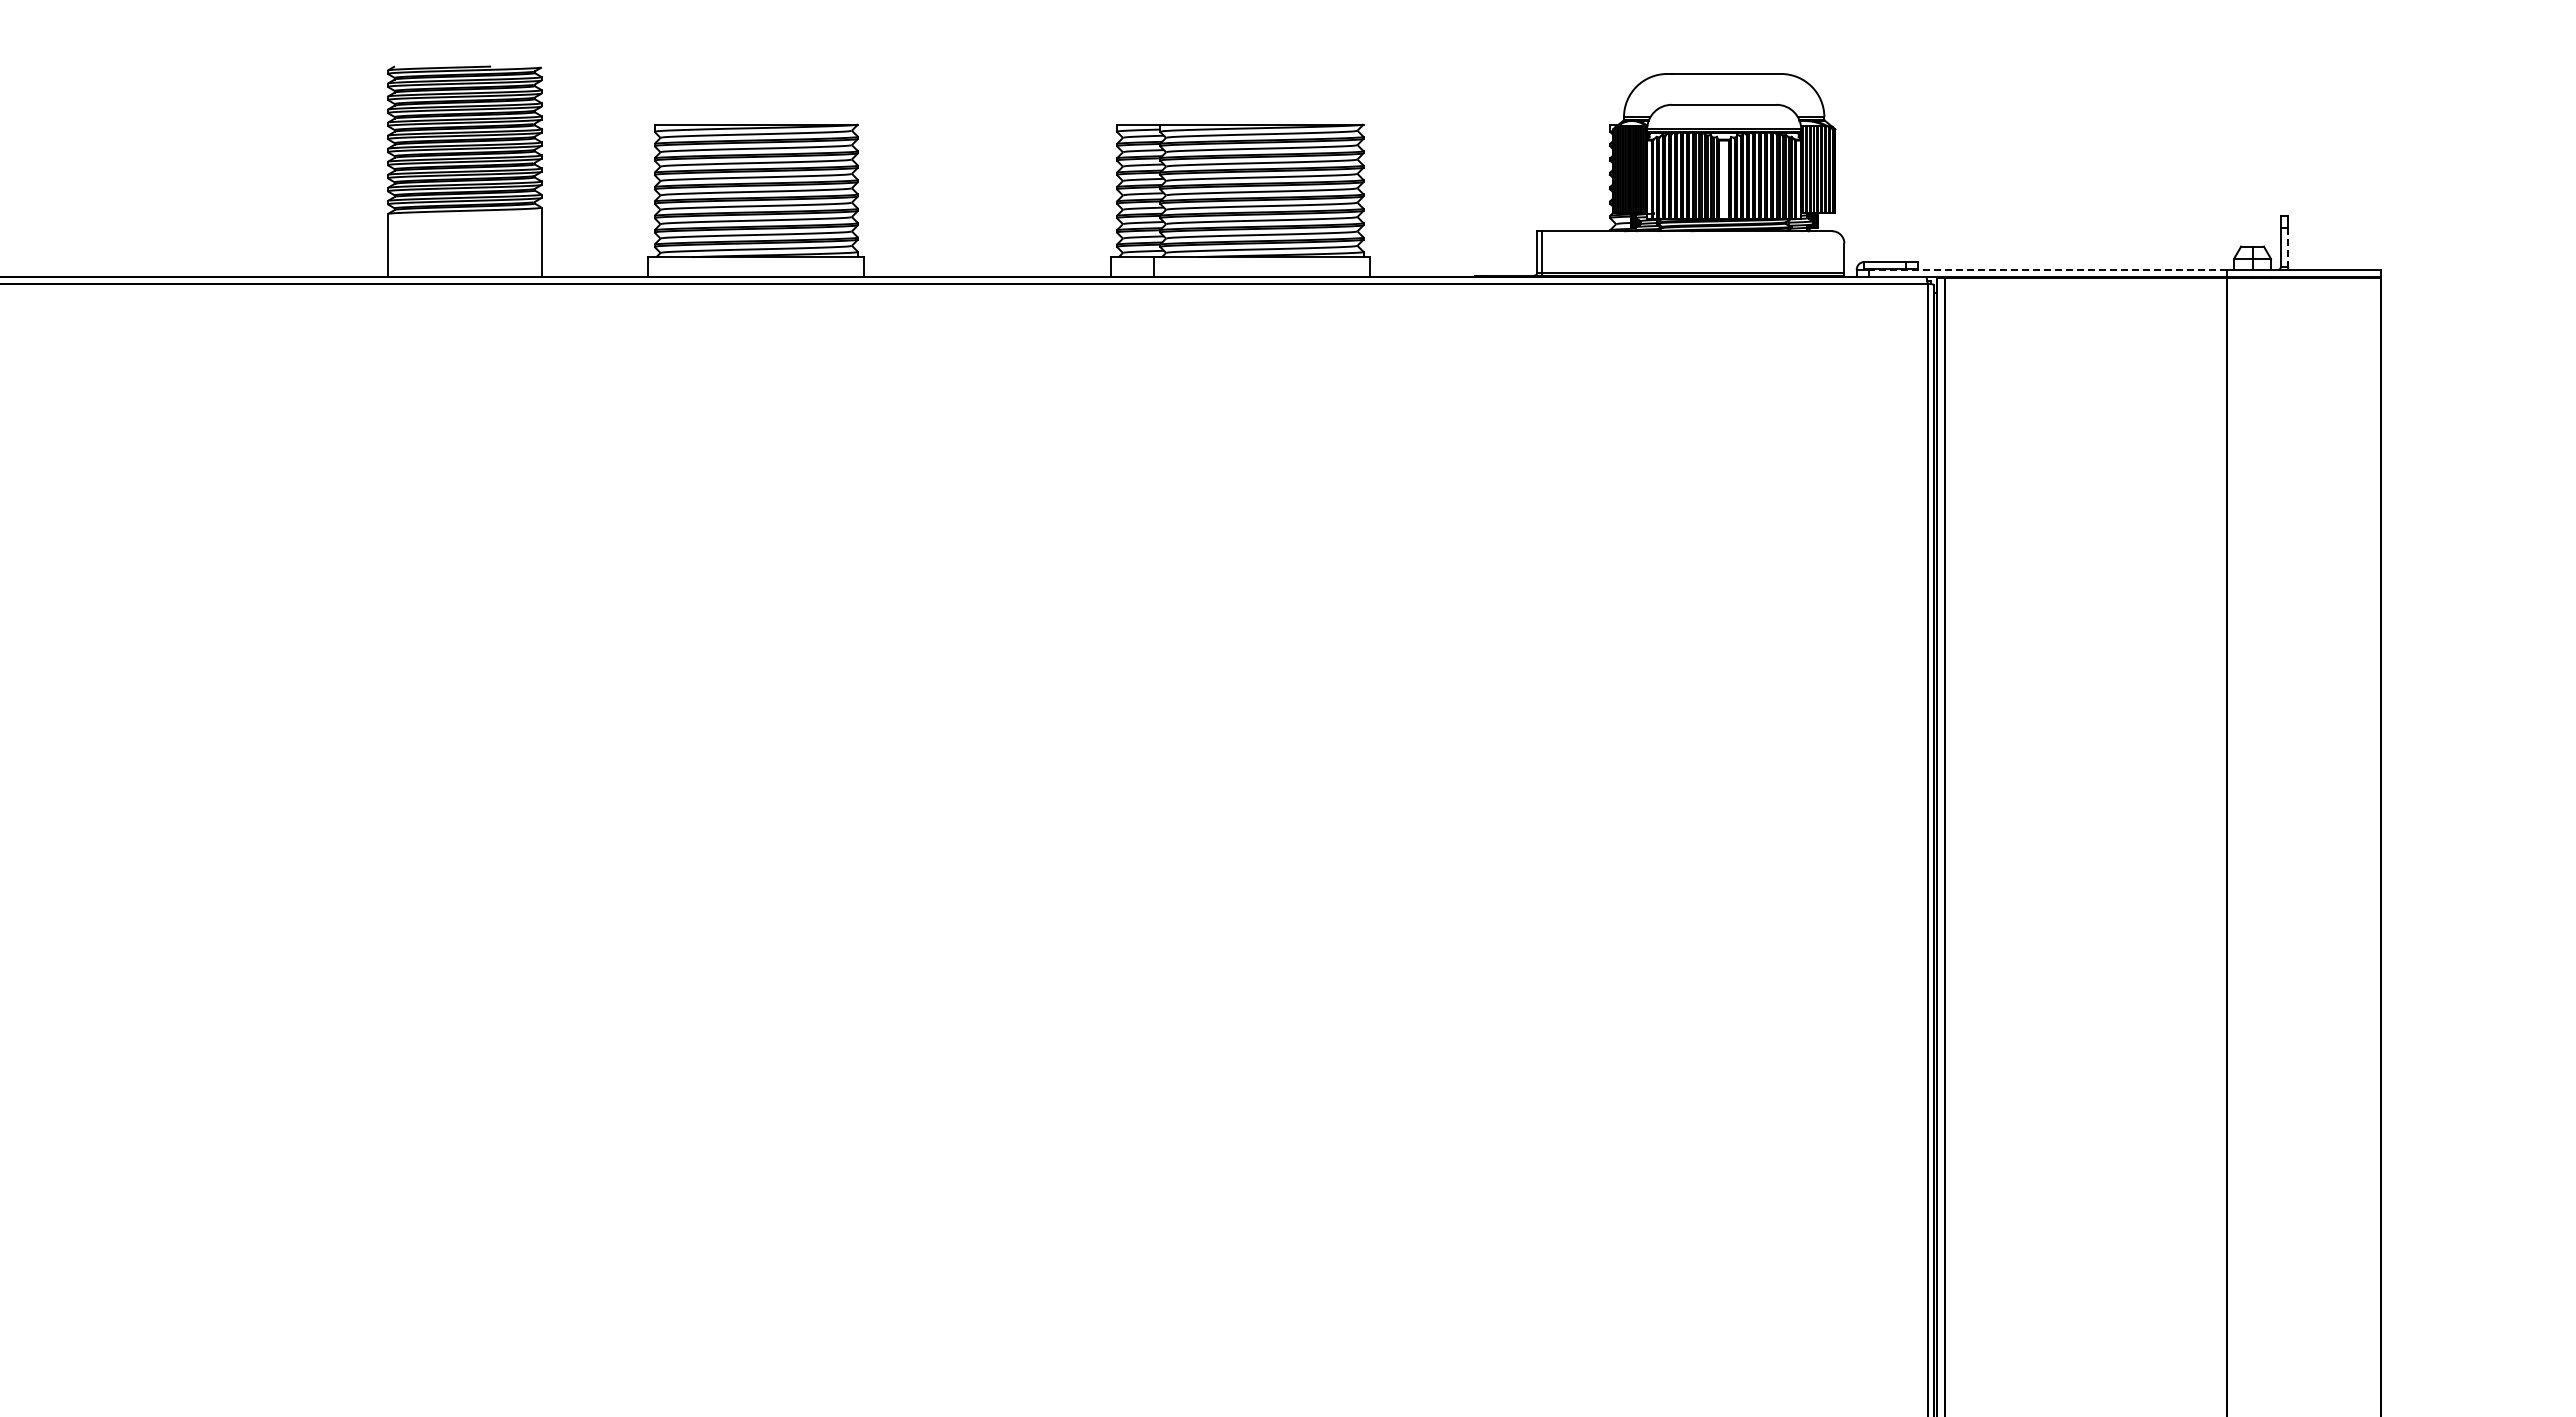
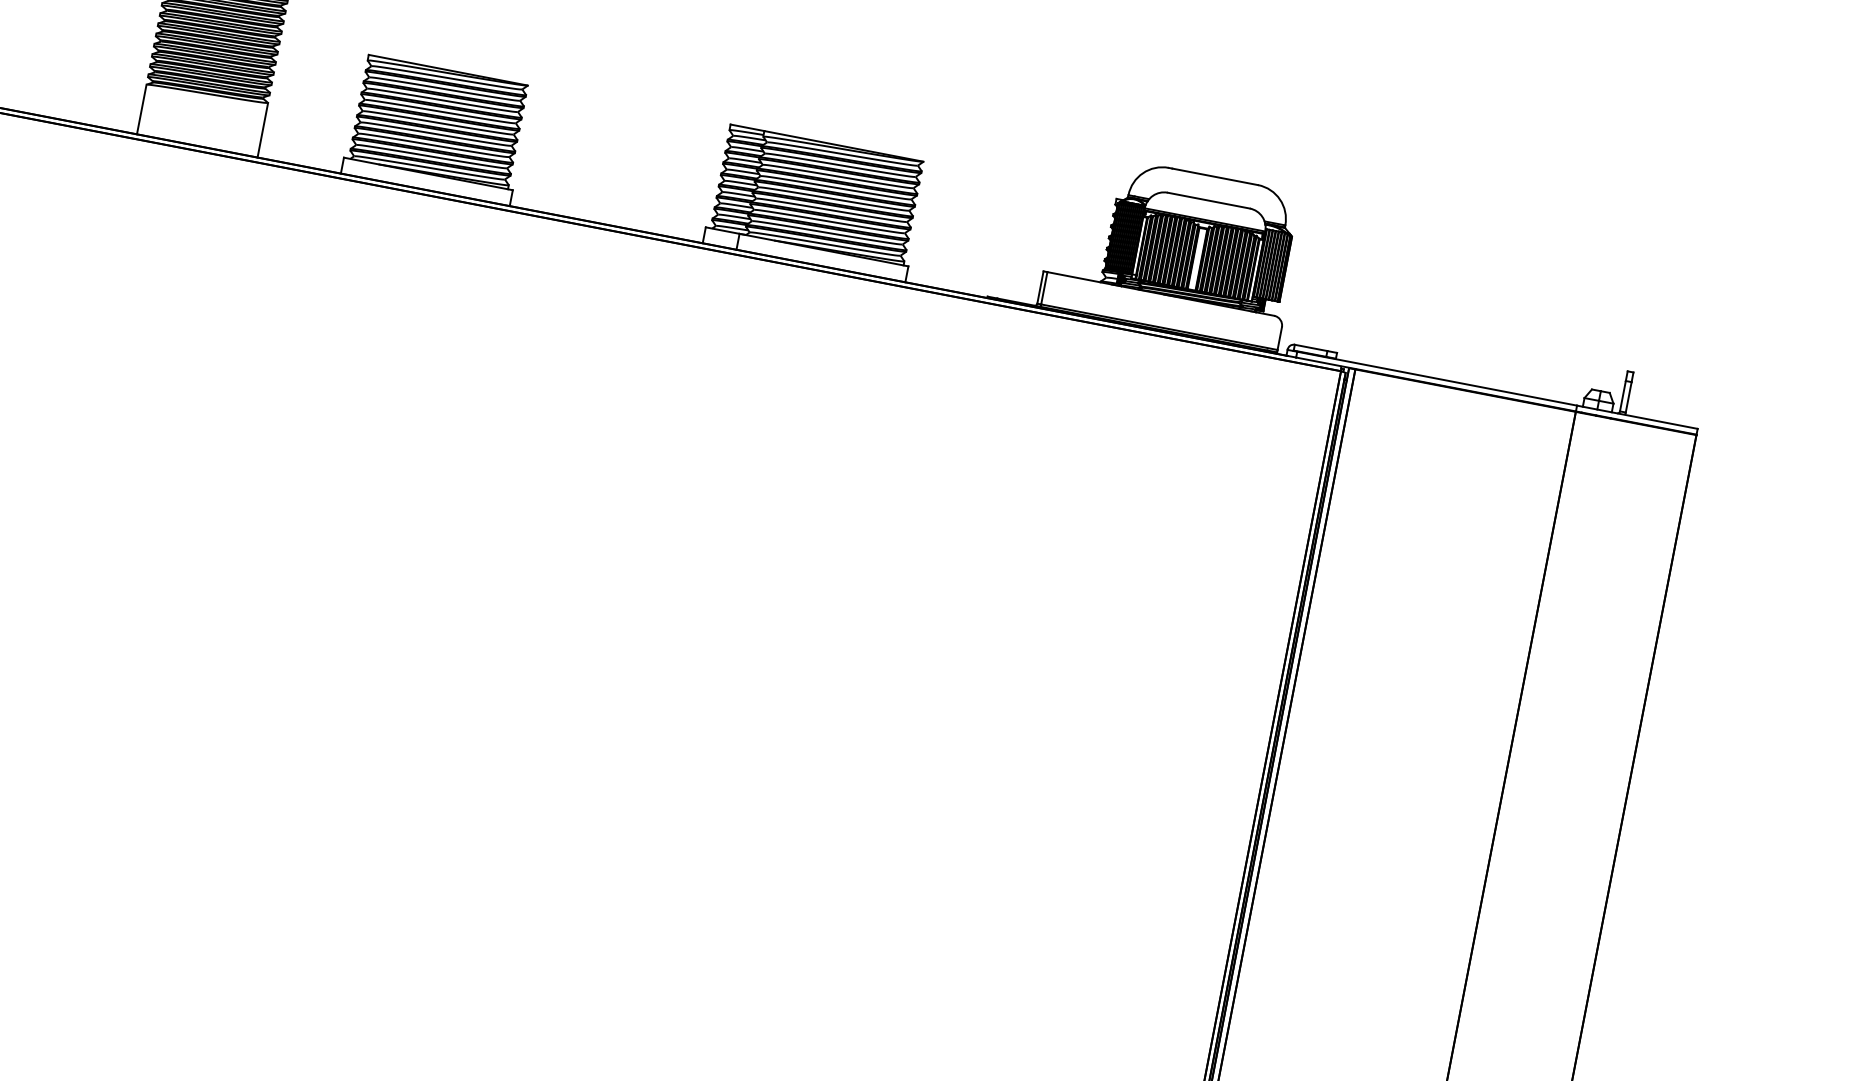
line: (2288, 248) -> (1628, 398), dashed -> solid
line: (2047, 270) -> (1436, 378), dashed -> solid

